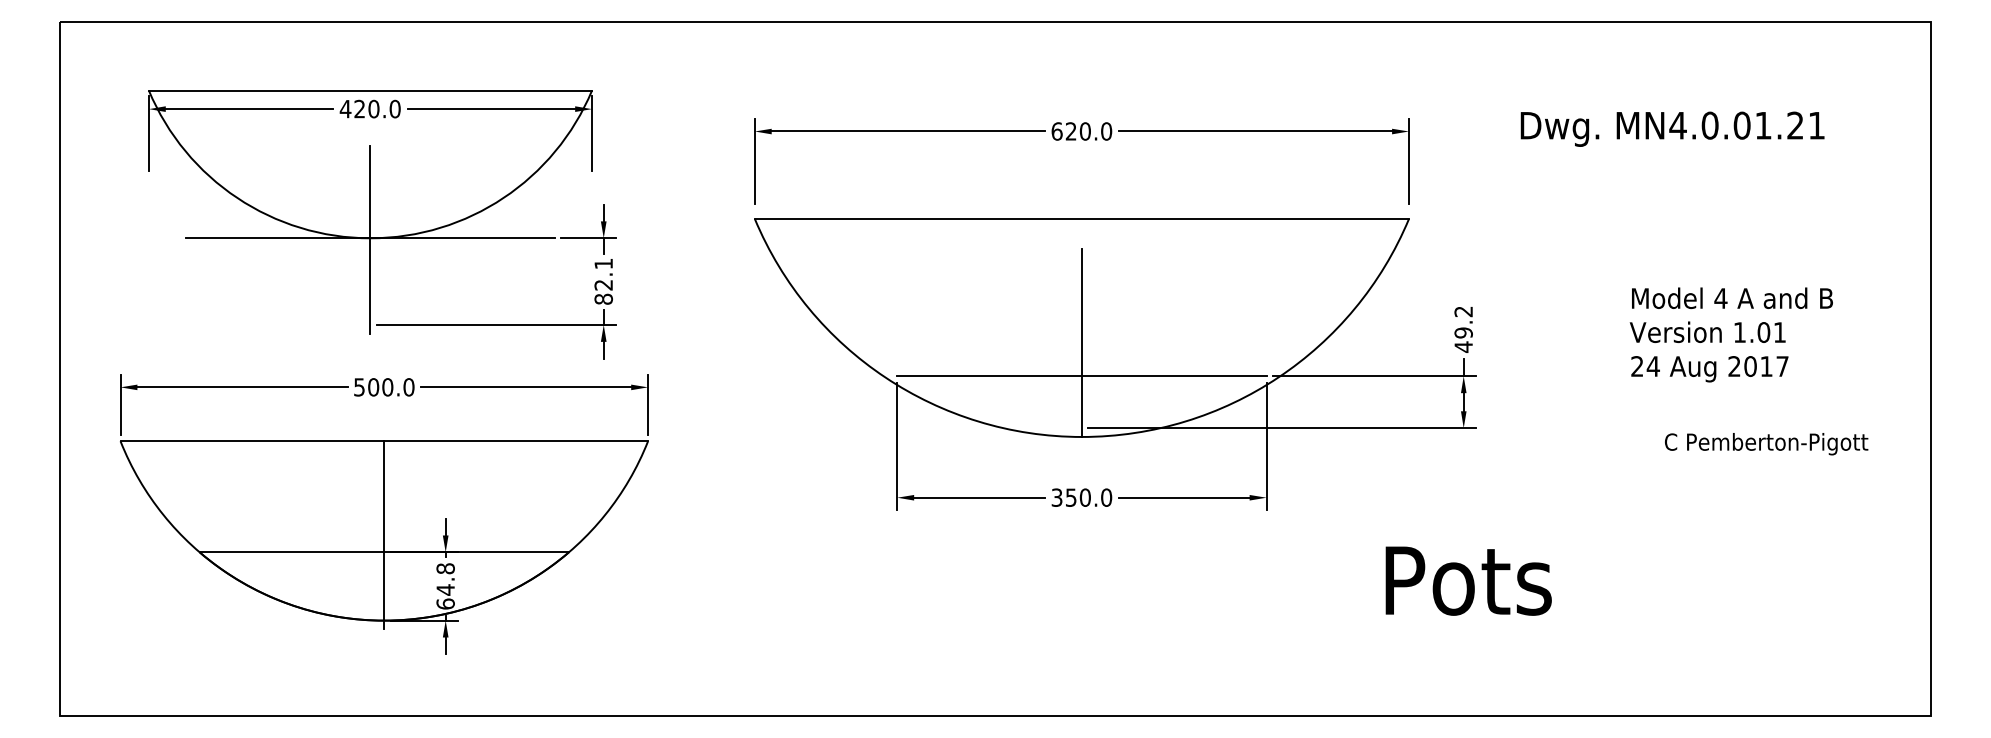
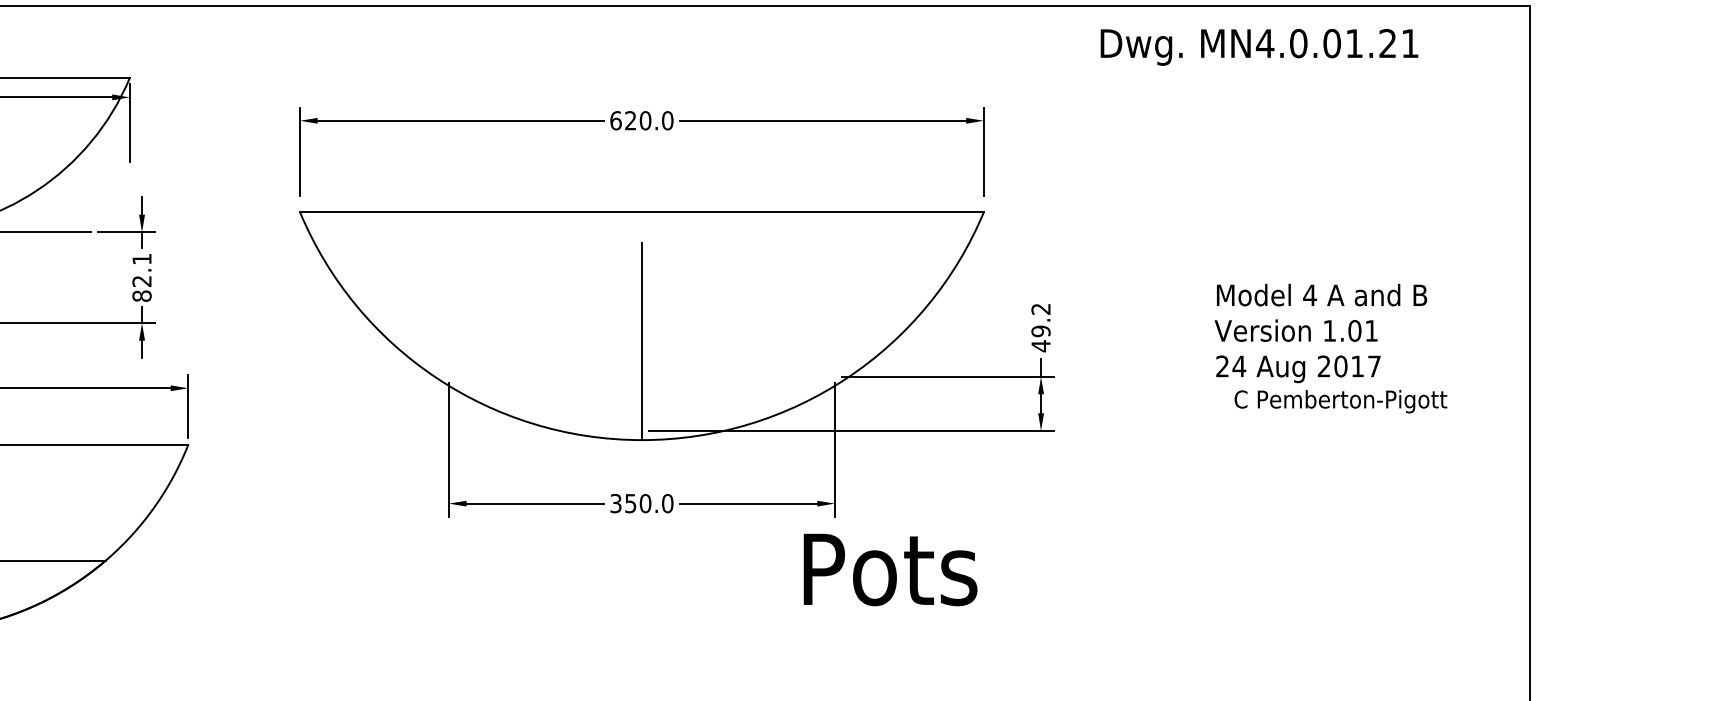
text: (1672, 128) -> (1259, 46), moved
line: (1081, 376) -> (641, 376), removed
text: (1766, 444) -> (1340, 401), moved
text: (1468, 580) -> (890, 569), moved

